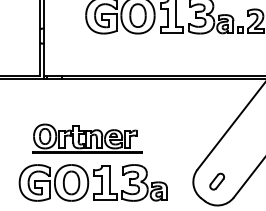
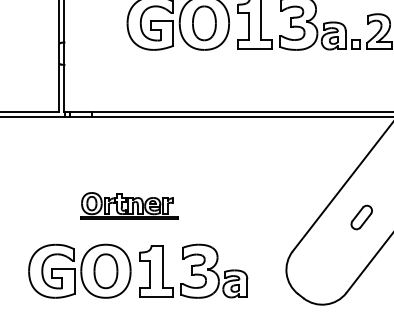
part: (87, 138) -> (129, 205), size x0.6
part: (216, 181) -> (360, 217), moved

